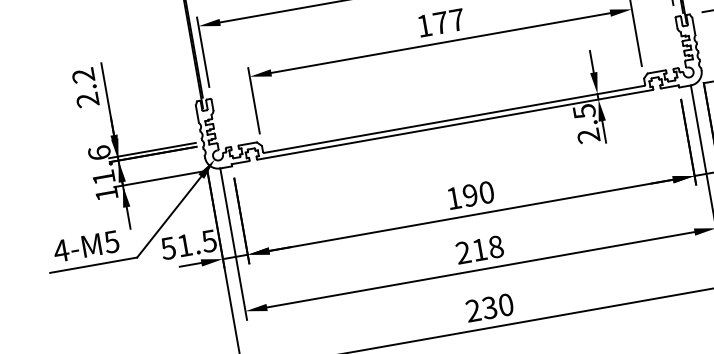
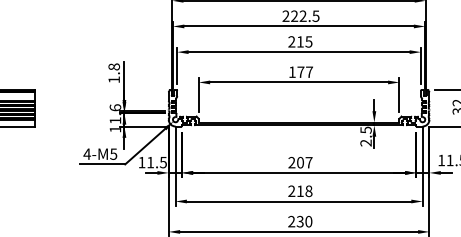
text: (84, 88) -> (113, 73), 2.2 -> 1.8
text: (470, 195) -> (300, 162), 190 -> 207
text: (167, 248) -> (141, 162), 51.5 -> 11.5

